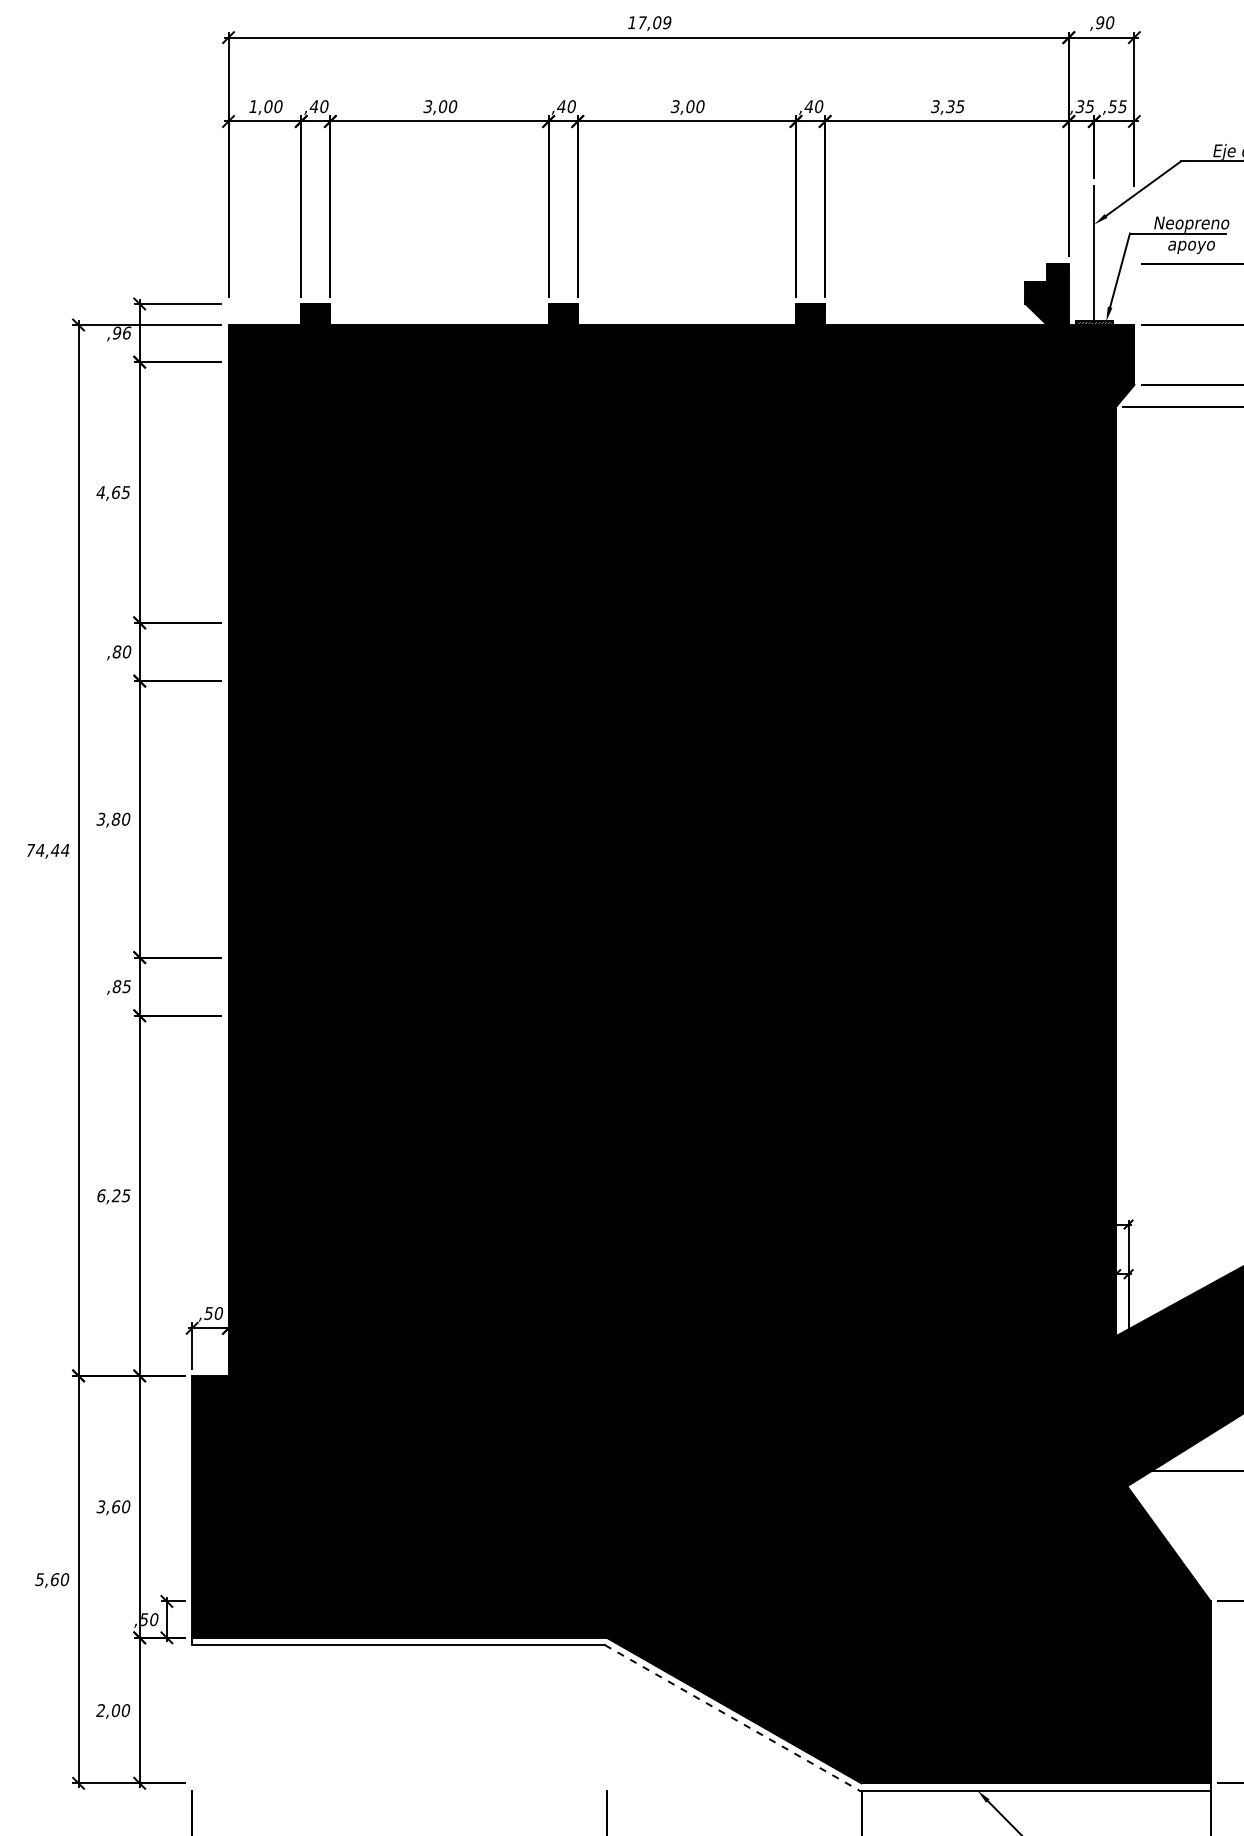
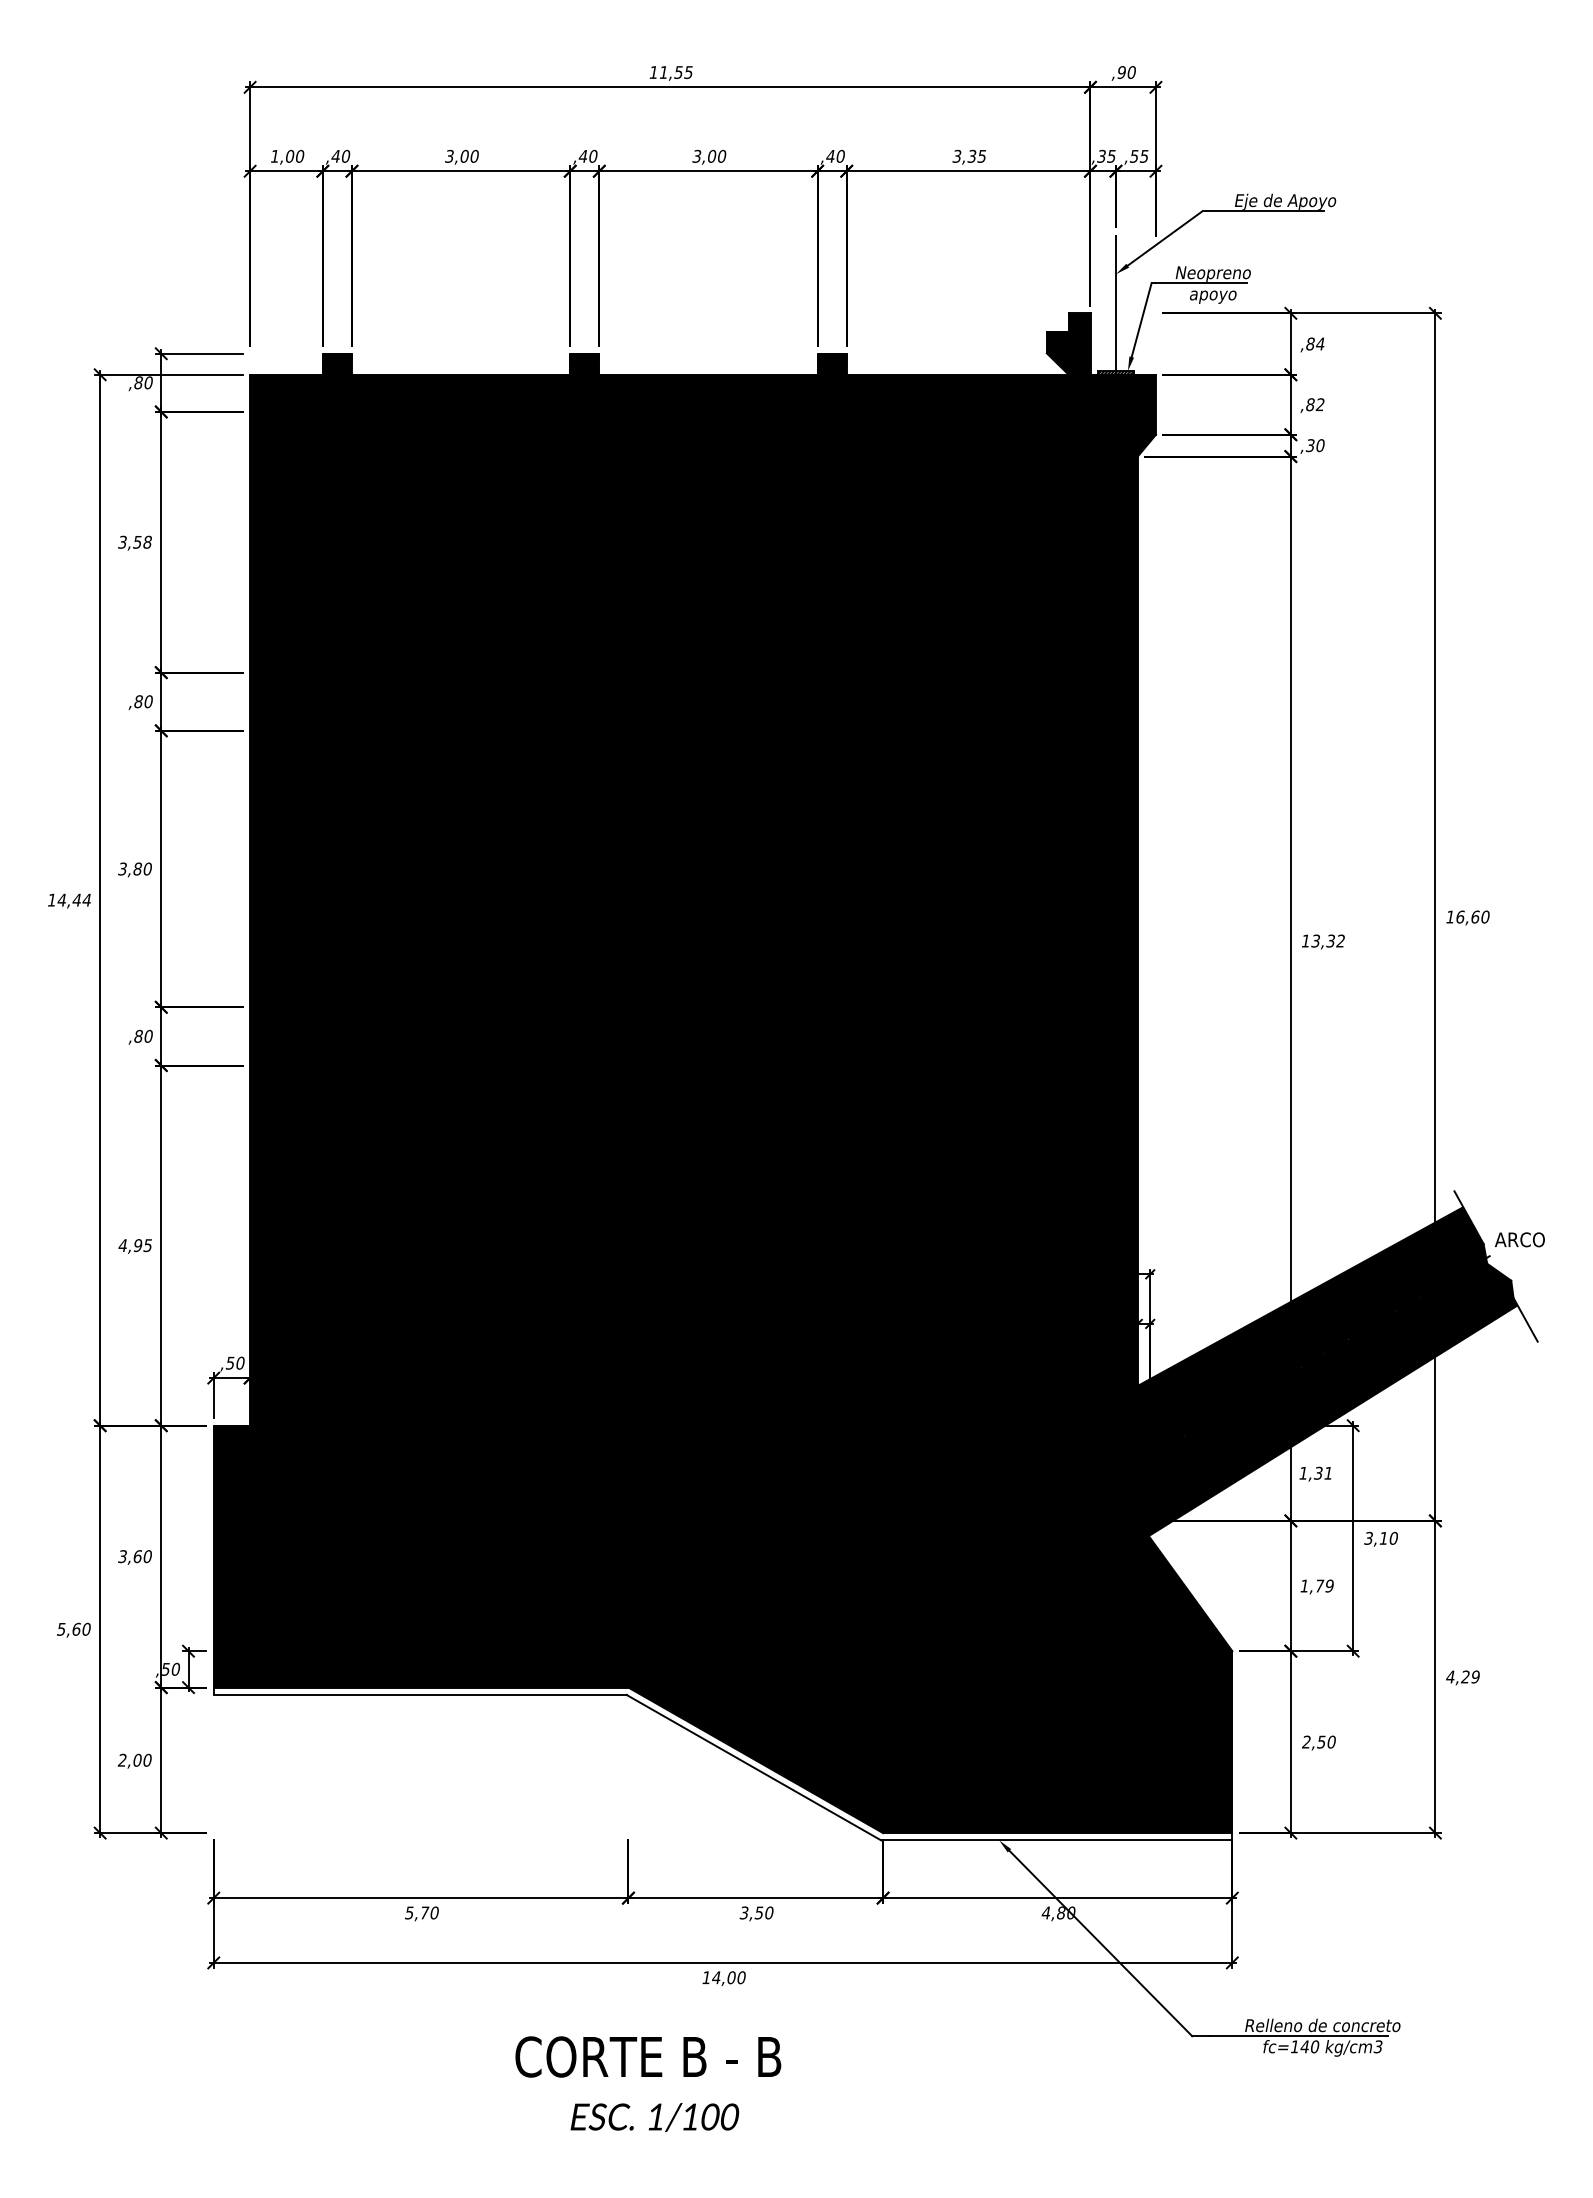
text: (653, 22) -> (675, 72), 17,09 -> 11,55
text: (121, 332) -> (143, 382), ,96 -> ,80
text: (112, 491) -> (134, 541), 4,65 -> 3,58
text: (30, 849) -> (52, 899), 74,44 -> 14,44
text: (126, 985) -> (148, 1035), ,85 -> ,80
text: (108, 1195) -> (130, 1245), 6,25 -> 4,95
line: (731, 1717) -> (753, 1767), dashed -> solid

